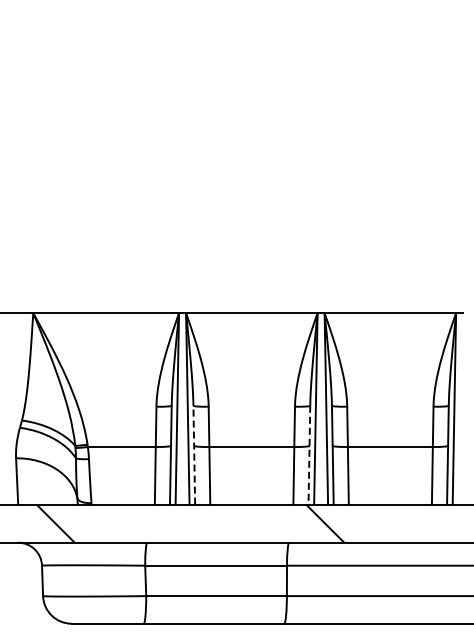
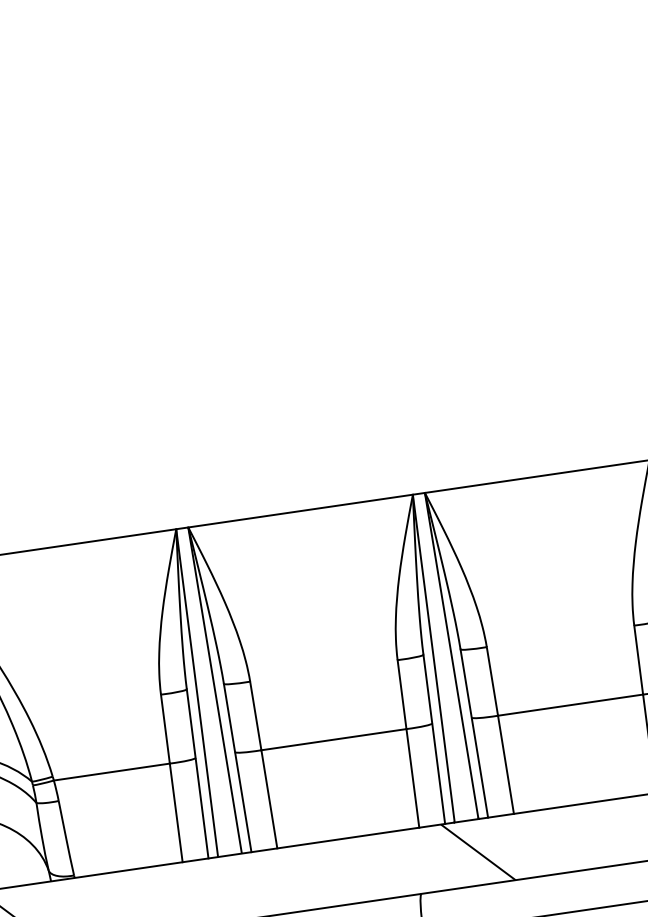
line: (194, 454) -> (237, 766), dashed -> solid
line: (309, 455) -> (434, 739), dashed -> solid

